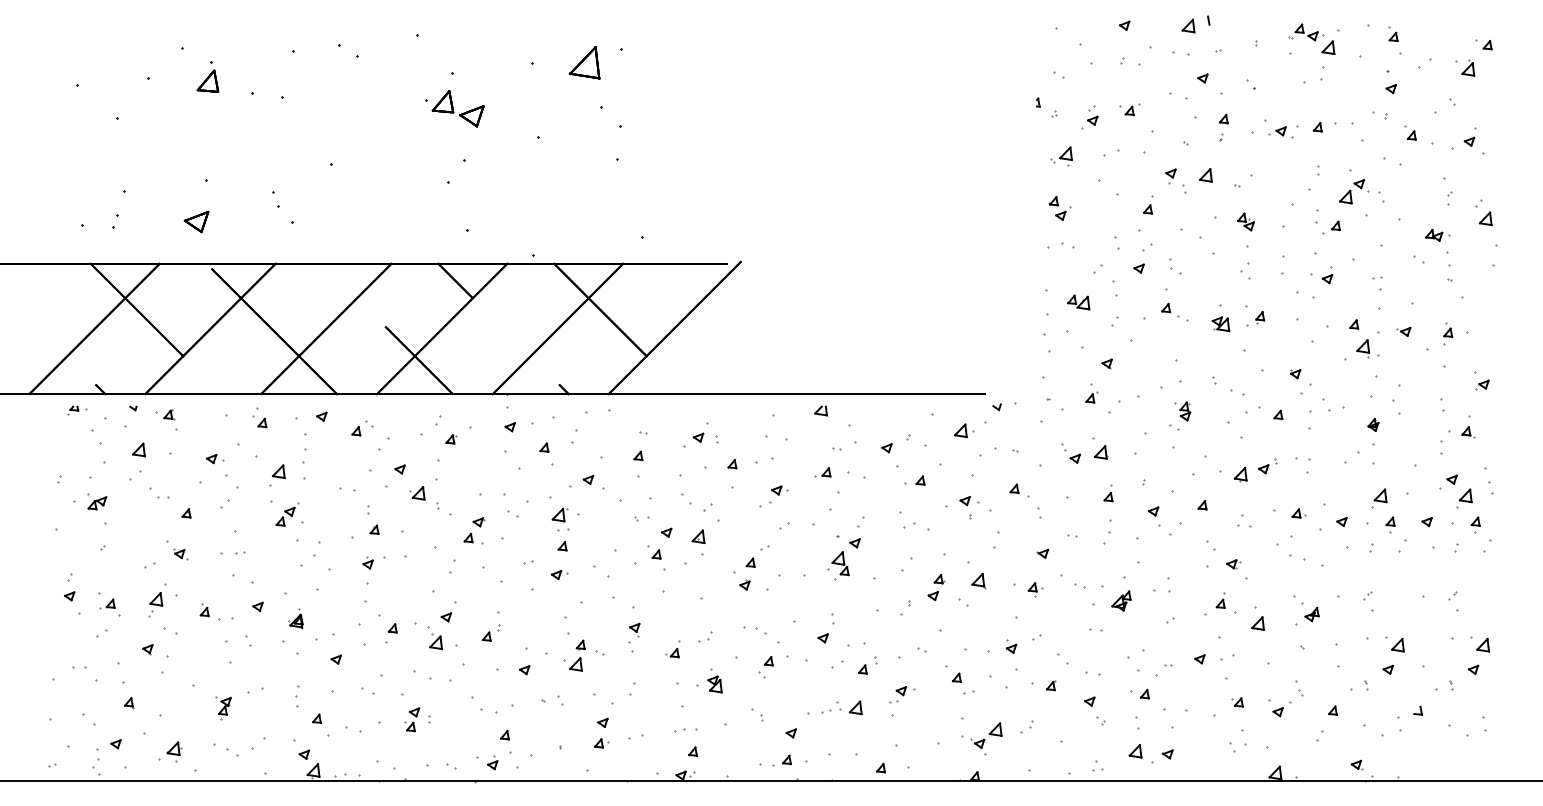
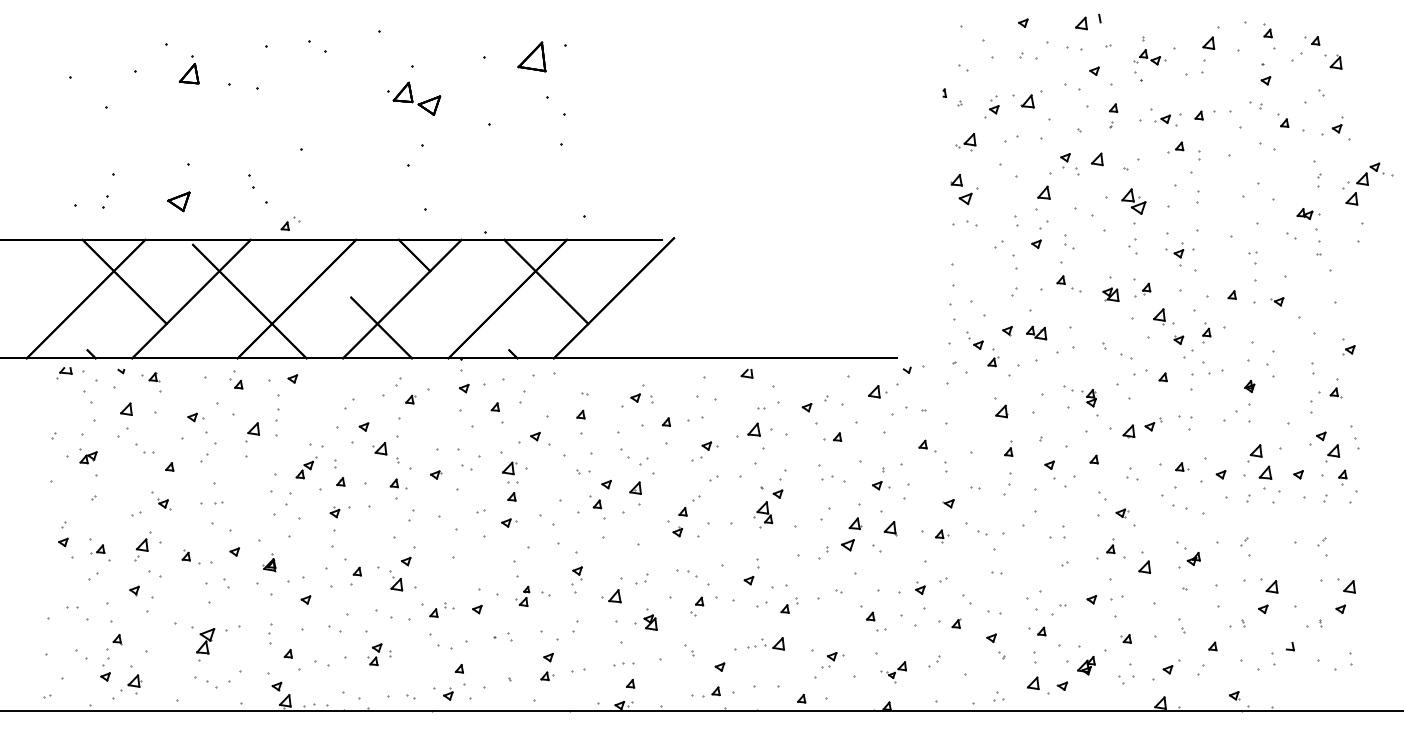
part: (1306, 32) -> (1149, 57), moved
part: (1484, 44) -> (1312, 40), moved
part: (1129, 109) -> (1027, 99), size x1.6
part: (1358, 190) -> (1374, 173), moved
part: (1149, 205) -> (1045, 186), size x1.6
part: (1059, 208) -> (964, 189), size x1.4
part: (1245, 221) -> (1133, 201), size x1.6
part: (1331, 227) -> (1175, 147), moved
part: (1327, 275) -> (1178, 250), moved
part: (1078, 301) -> (1036, 332), moved
part: (1447, 332) -> (1206, 332), moved
part: (1367, 348) -> (1163, 316), moved
part: (77, 409) -> (70, 372), size x1.6
part: (1181, 411) -> (1088, 398), moved
part: (362, 428) -> (290, 223), moved
part: (1070, 453) -> (974, 340), moved
part: (822, 472) -> (748, 429), size x1.6
part: (969, 500) -> (881, 485), moved
part: (287, 513) -> (306, 467), moved
part: (1389, 524) -> (1264, 477), size x1.6
part: (473, 538) -> (398, 483), moved
part: (936, 587) -> (852, 534), size x1.4
part: (1121, 600) -> (1086, 665), moved
part: (490, 632) -> (437, 609), moved
part: (673, 649) -> (612, 590), size x1.6
part: (574, 655) -> (522, 596), size x0.7
part: (901, 695) -> (832, 660), moved
part: (222, 708) -> (202, 644), size x1.6
part: (1281, 708) -> (1171, 666), moved
part: (981, 739) -> (893, 672), size x0.7
part: (170, 752) -> (131, 684), moved
part: (95, 759) -> (105, 657), moved

